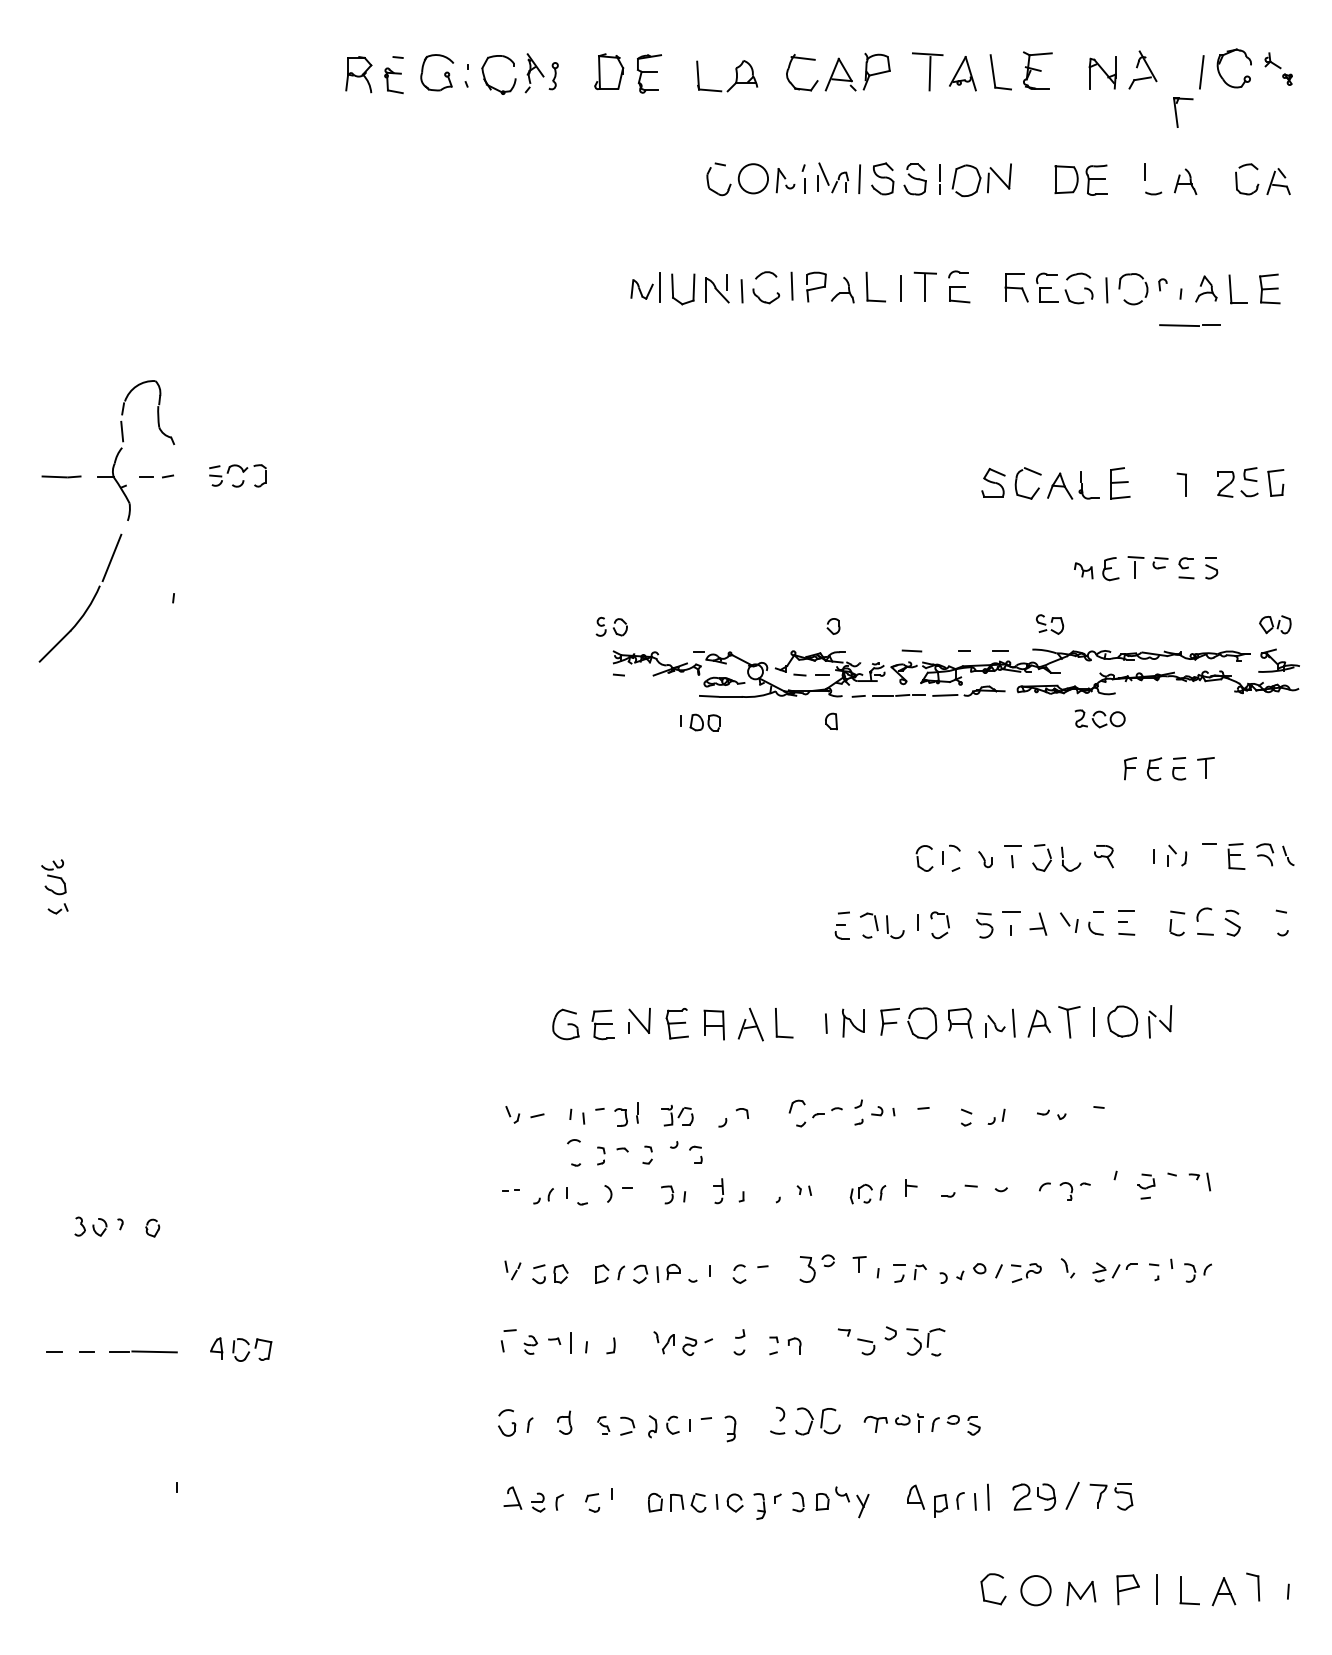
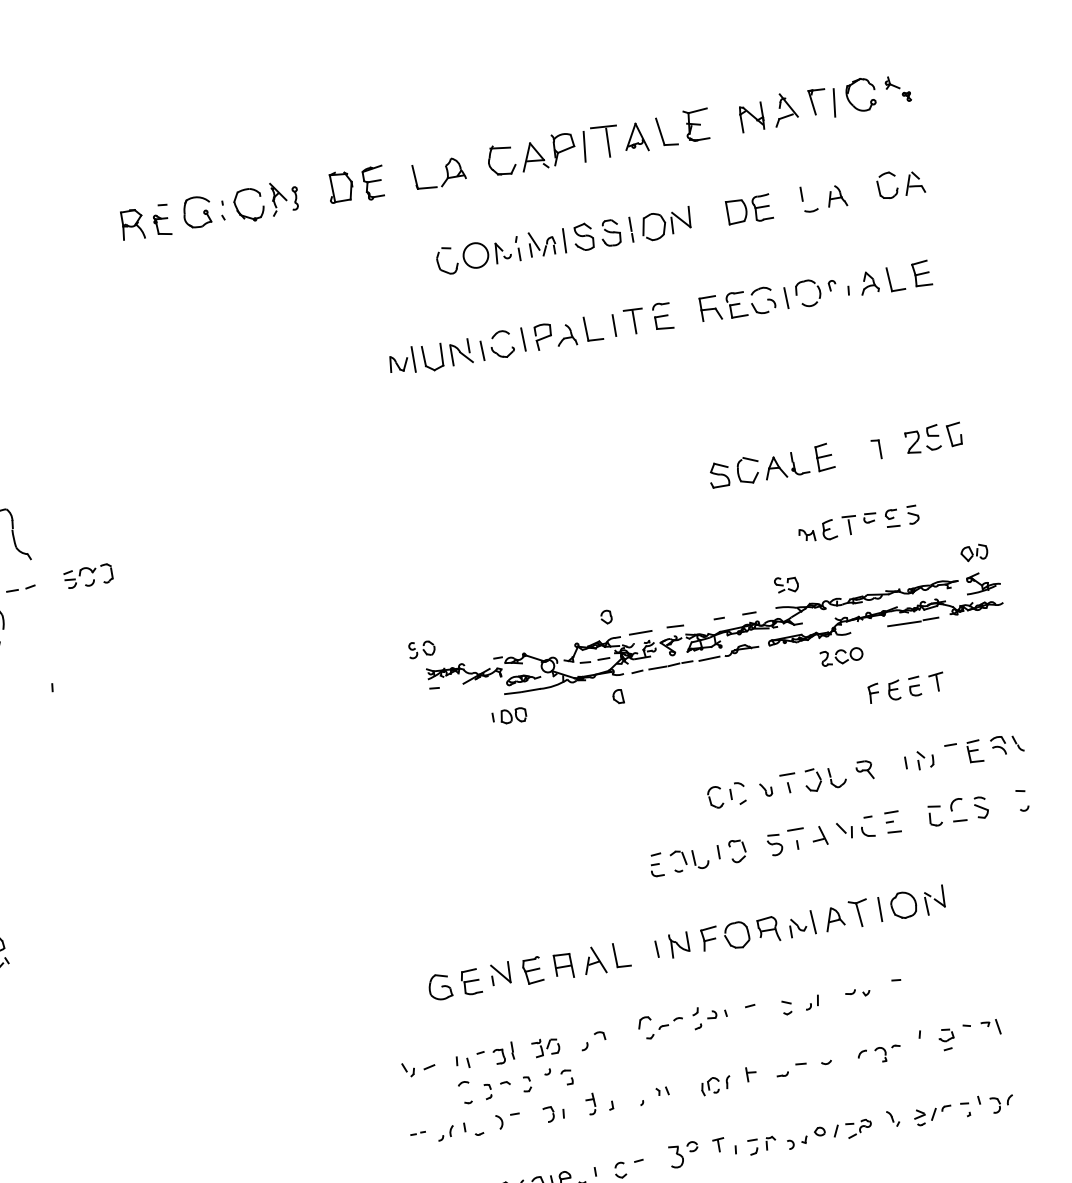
line: (901, 73) -> (584, 146), added
part: (1177, 115) -> (813, 104), moved
line: (1189, 325) -> (912, 622), moved
line: (870, 651) -> (640, 632), added

